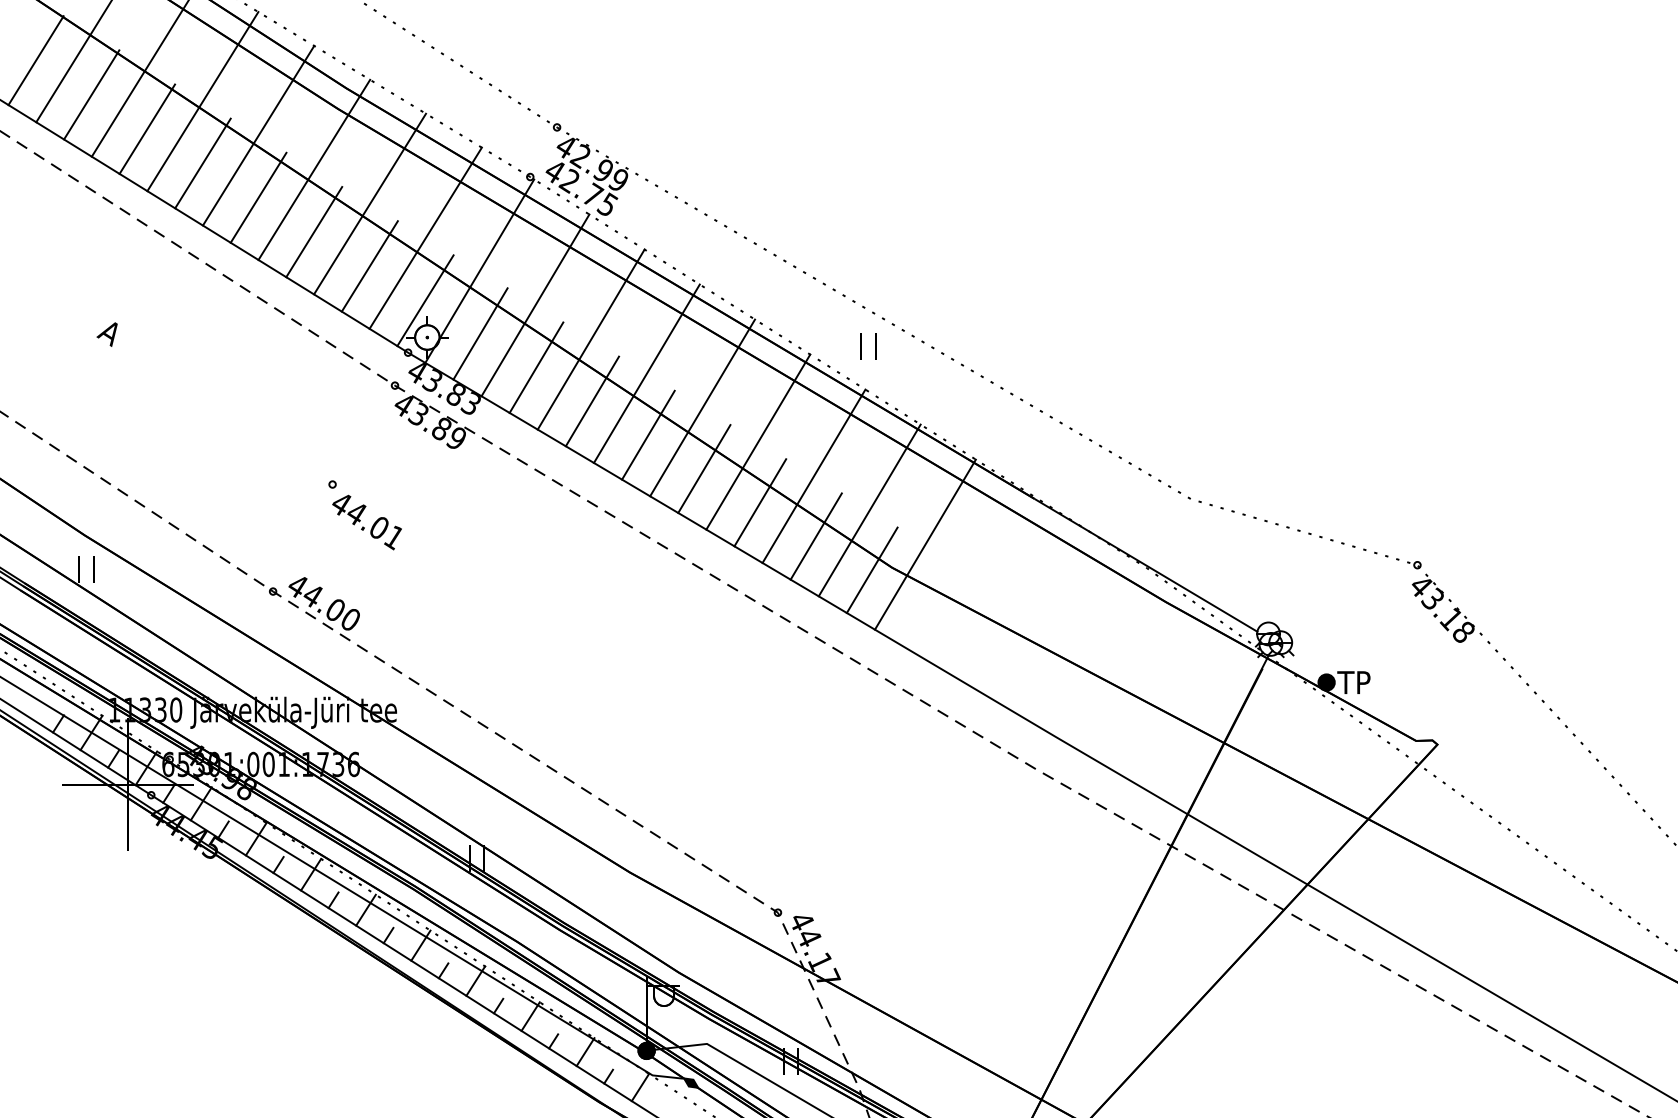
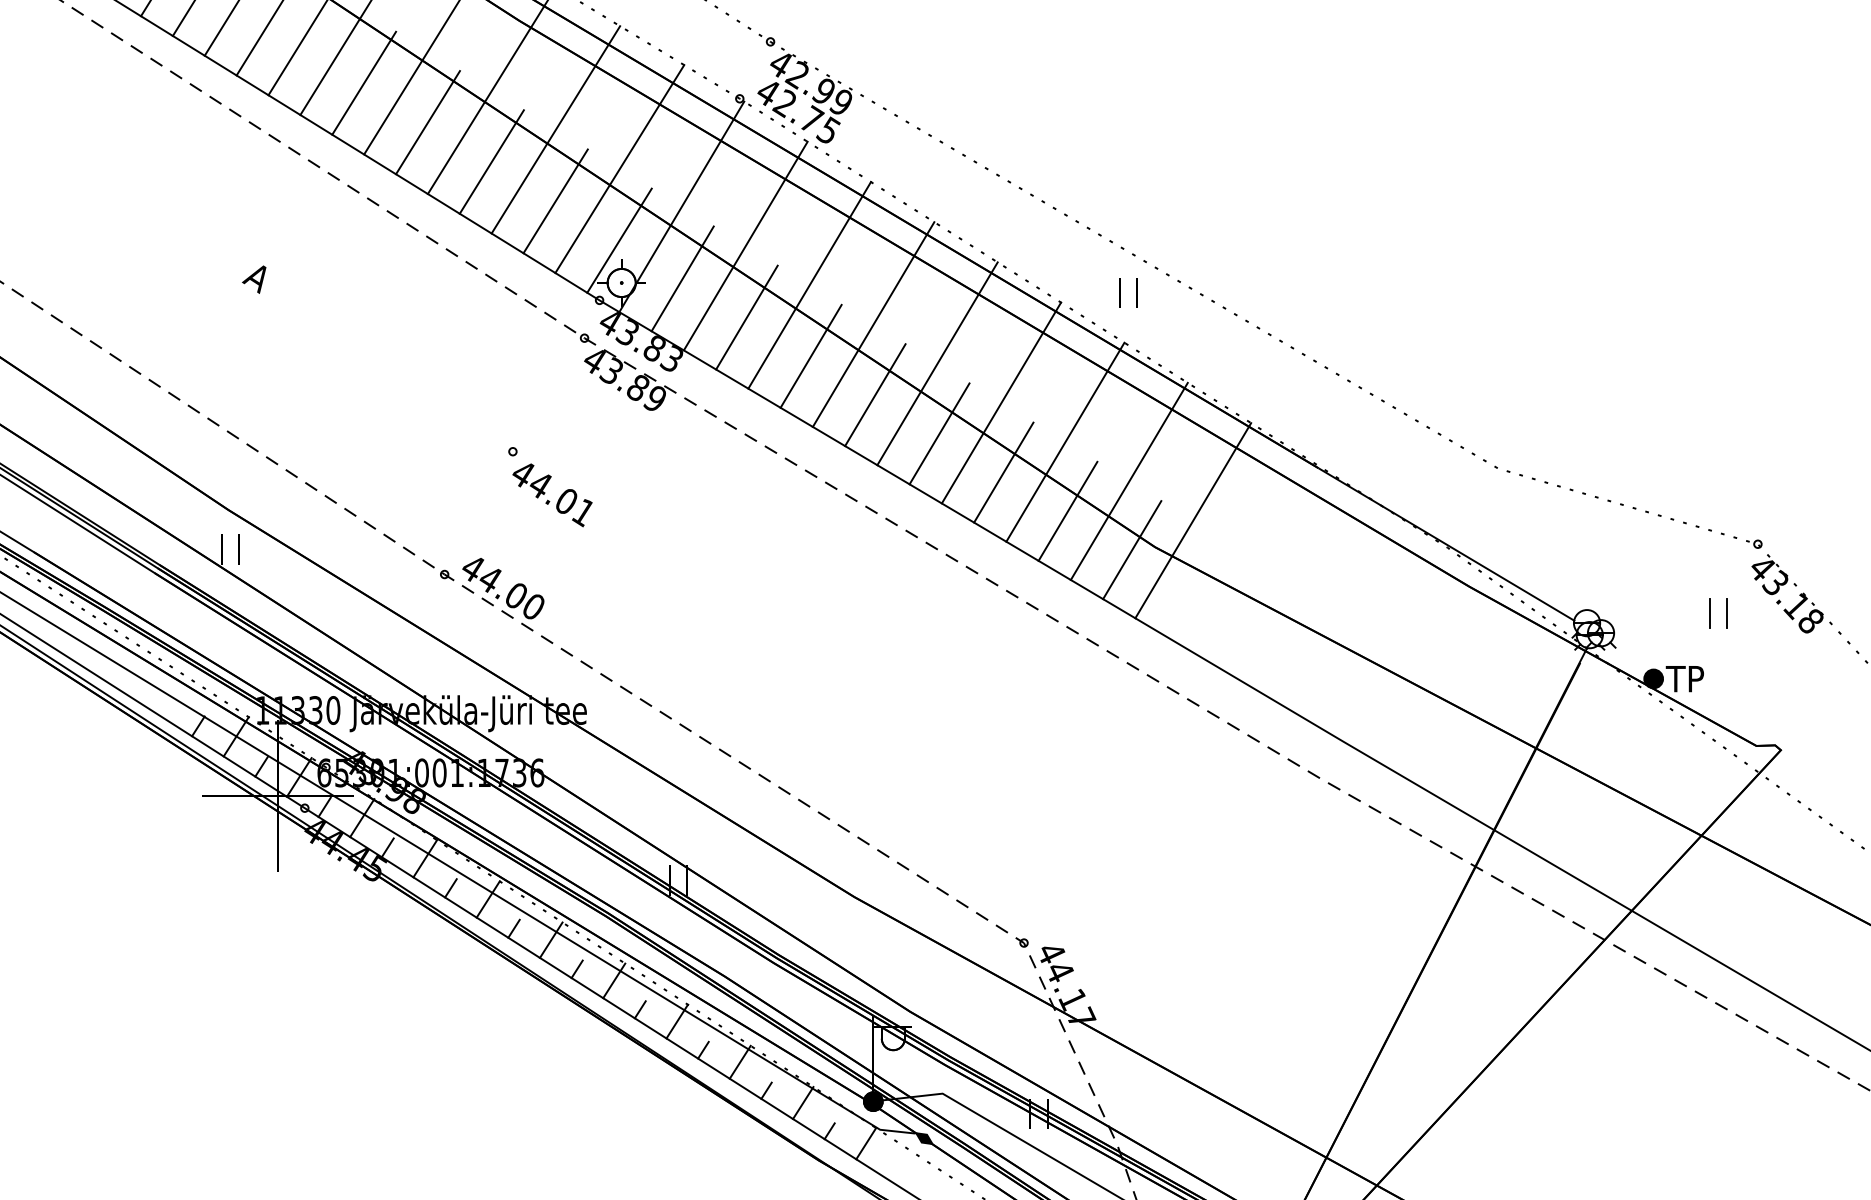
line: (1375, 625) -> (1709, 613), added
line: (1390, 625) -> (1726, 613), added

